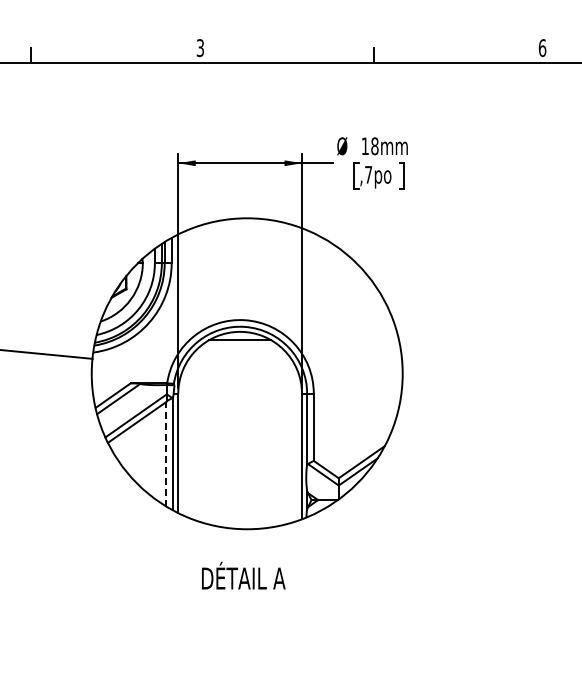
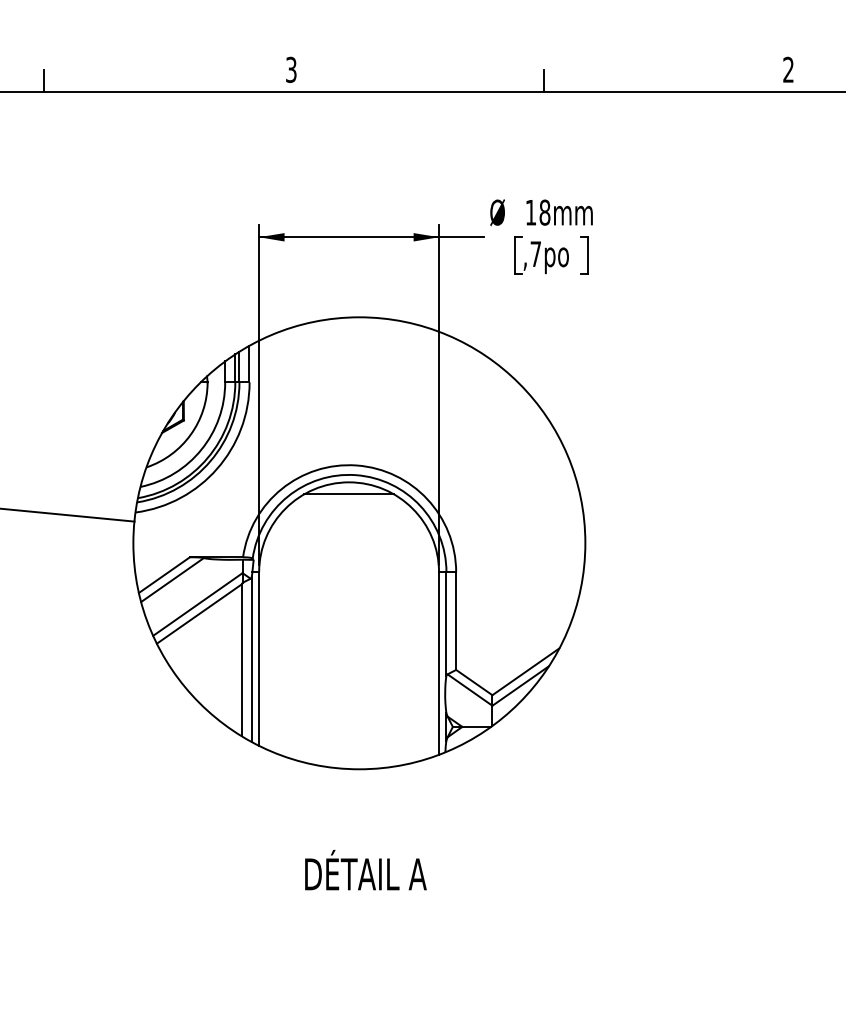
text: (542, 48) -> (788, 70), 6 -> 2
line: (166, 453) -> (242, 659), dashed -> solid
text: (243, 575) -> (365, 869), moved

